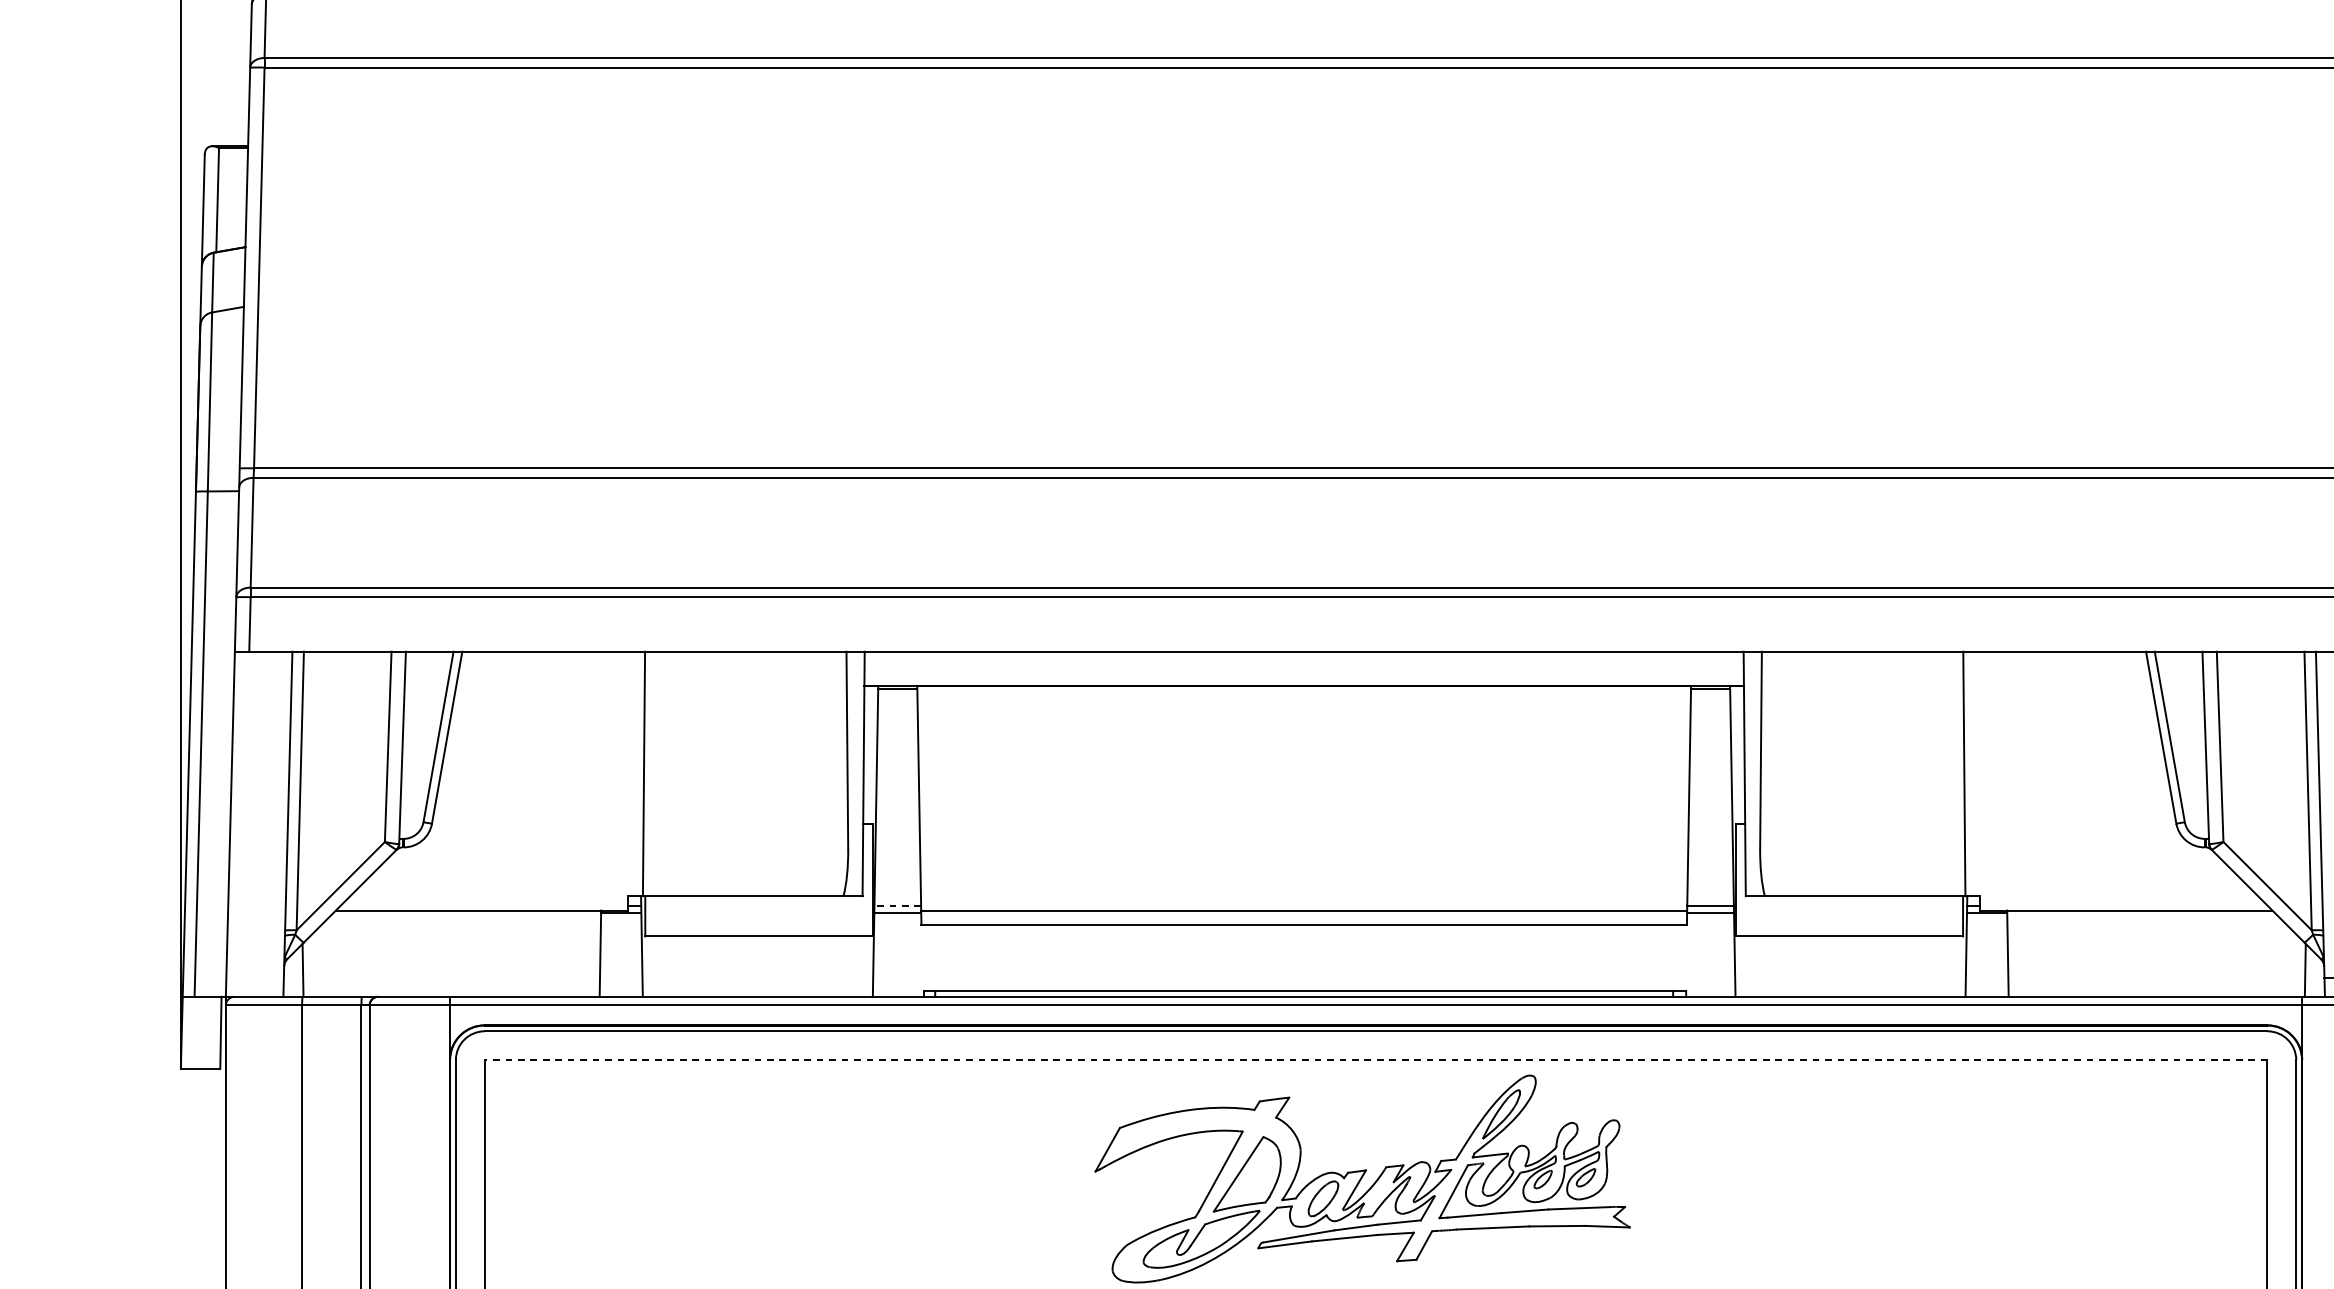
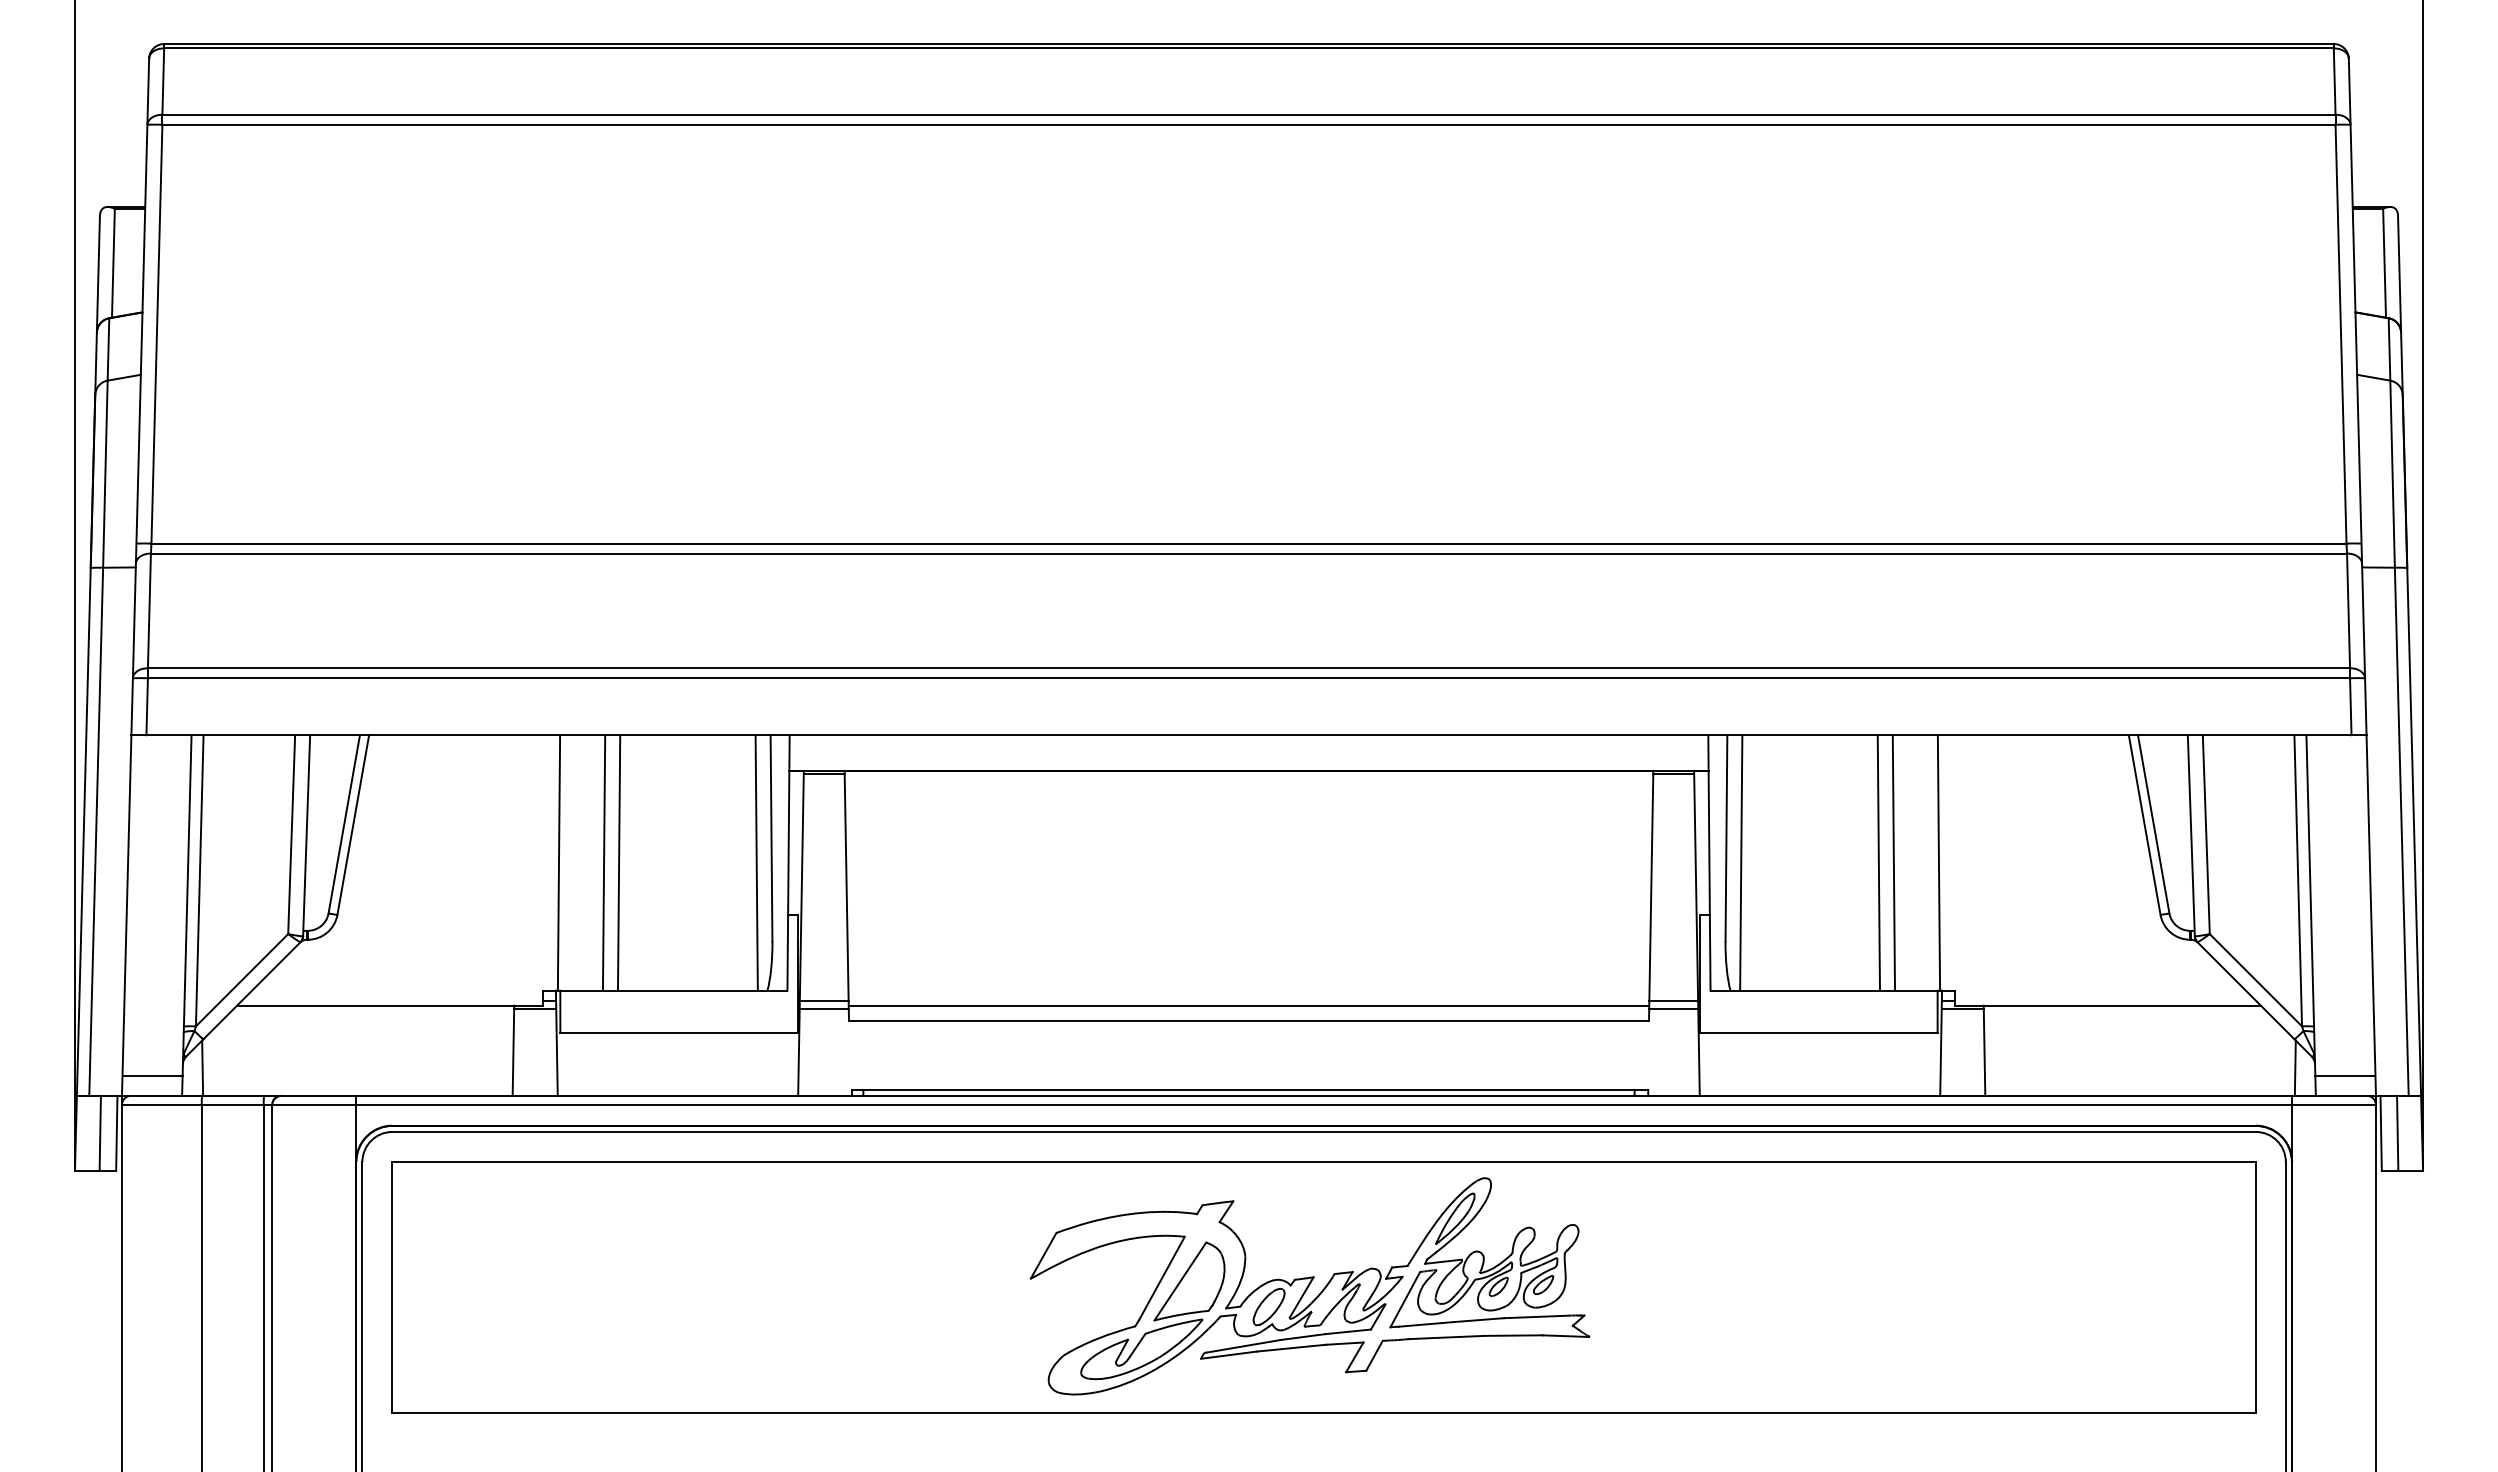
line: (686, 773) -> (603, 862), added
line: (701, 773) -> (619, 862), added
line: (832, 773) -> (756, 862), added
line: (1775, 773) -> (1741, 862), added
line: (1906, 773) -> (1878, 862), added
line: (1920, 773) -> (1893, 862), added
line: (897, 905) -> (823, 1000), dashed -> solid
line: (255, 978) -> (152, 1076), added
line: (204, 1032) -> (99, 1133), added
line: (1376, 1060) -> (1324, 1162), dashed -> solid

